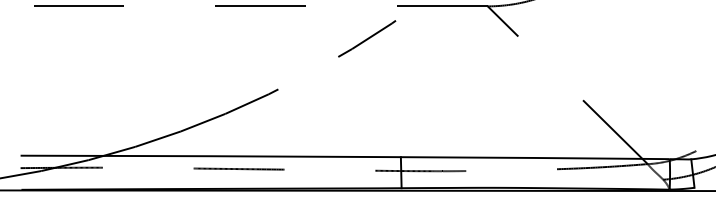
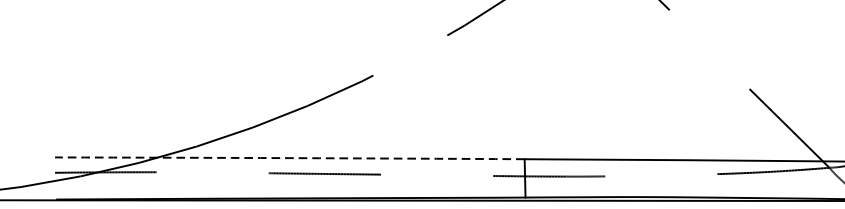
arc: (210, 156) -> (289, 158), solid -> dashed

